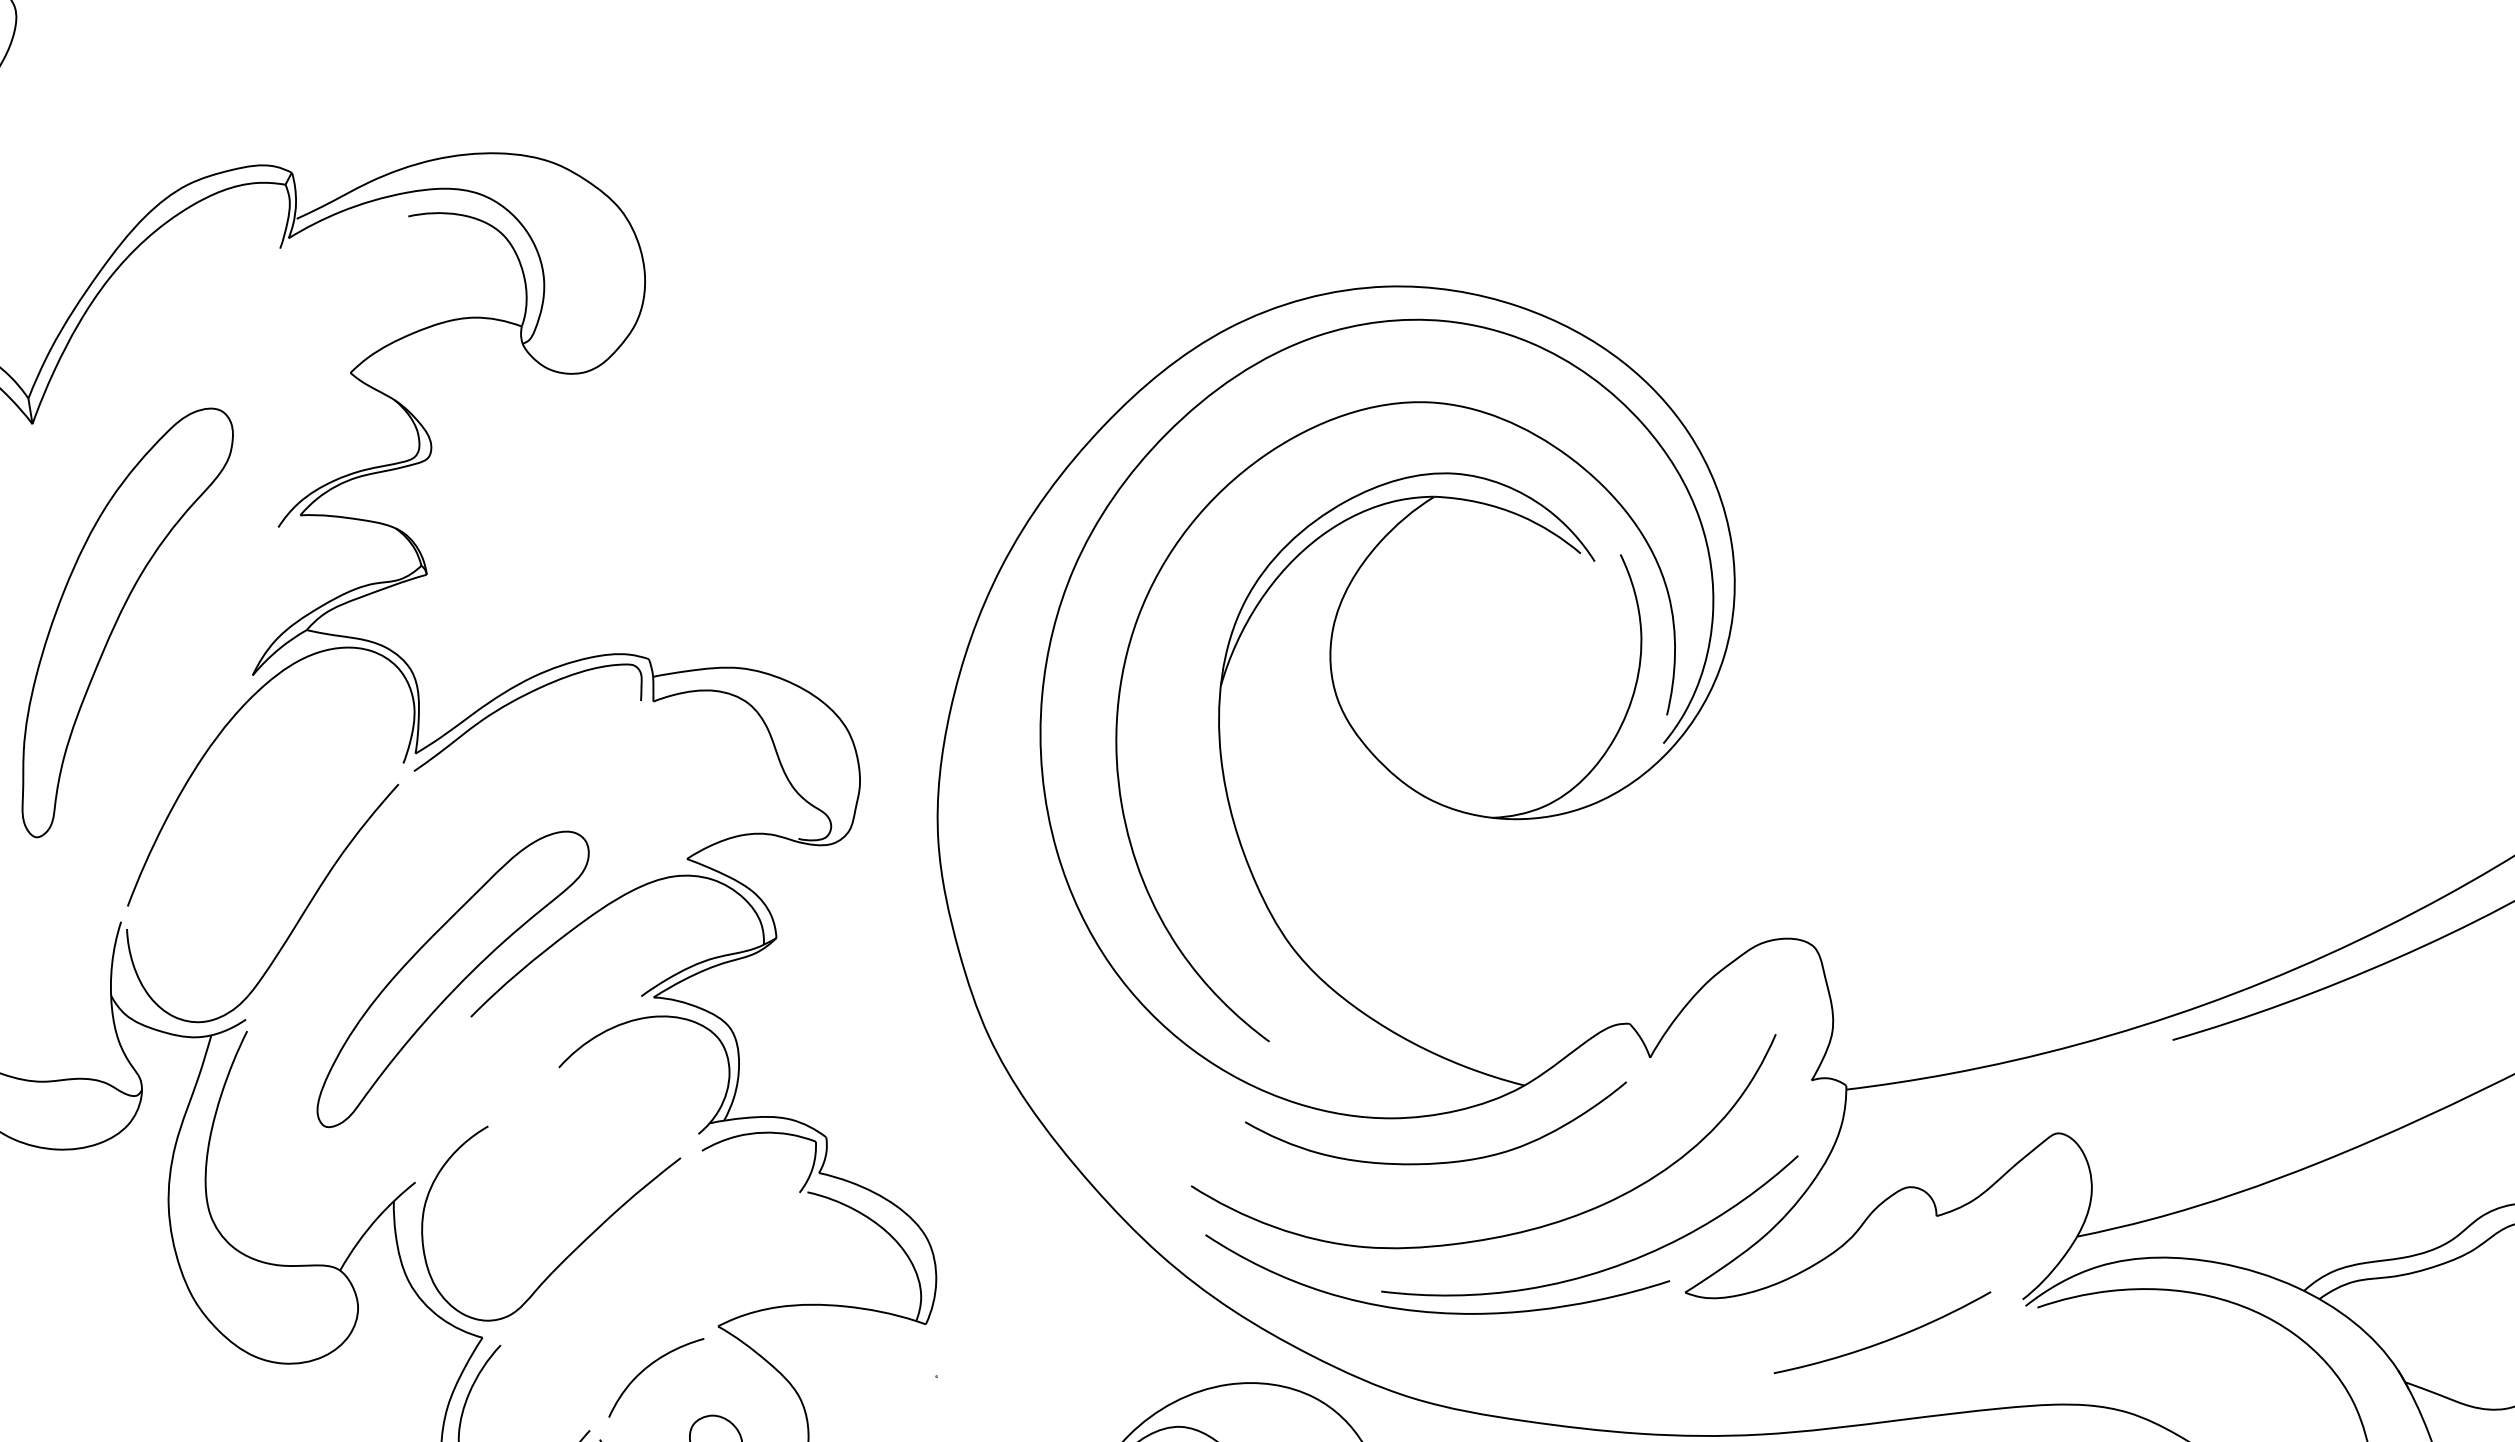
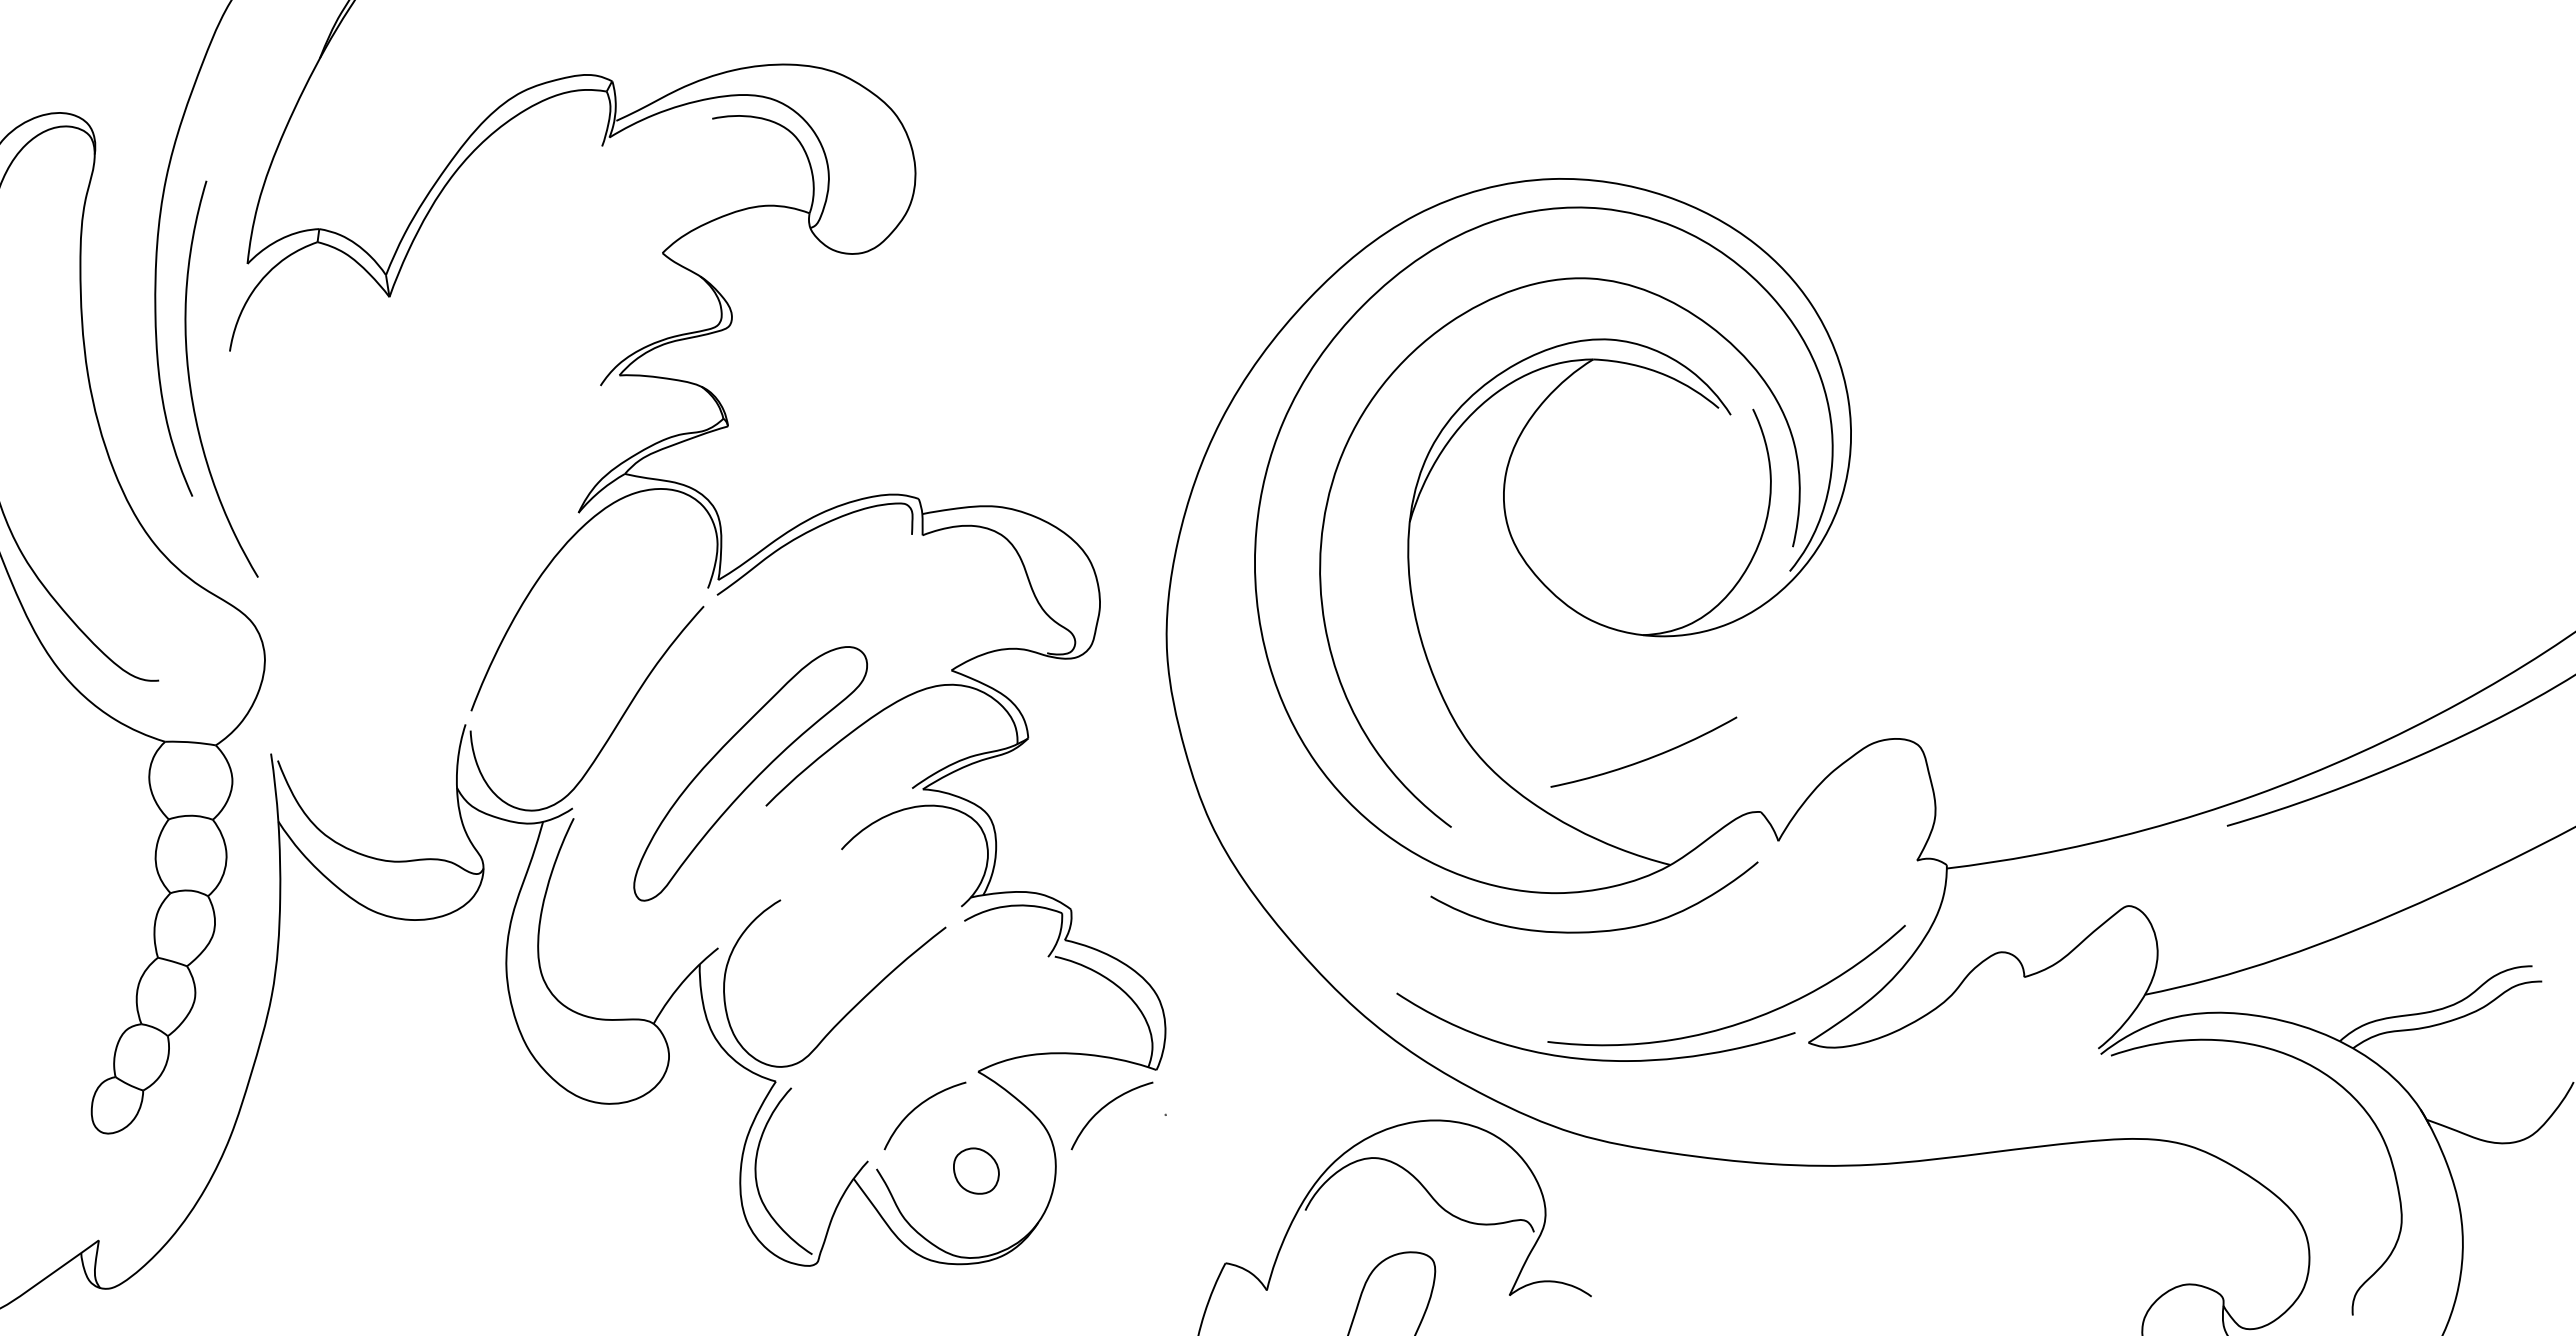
part: (119, 617) -> (464, 463), removed
curve: (1501, 1235) -> (1650, 993), removed
curve: (1885, 1340) -> (1646, 758), moved
curve: (866, 1367) -> (1105, 1107), added

